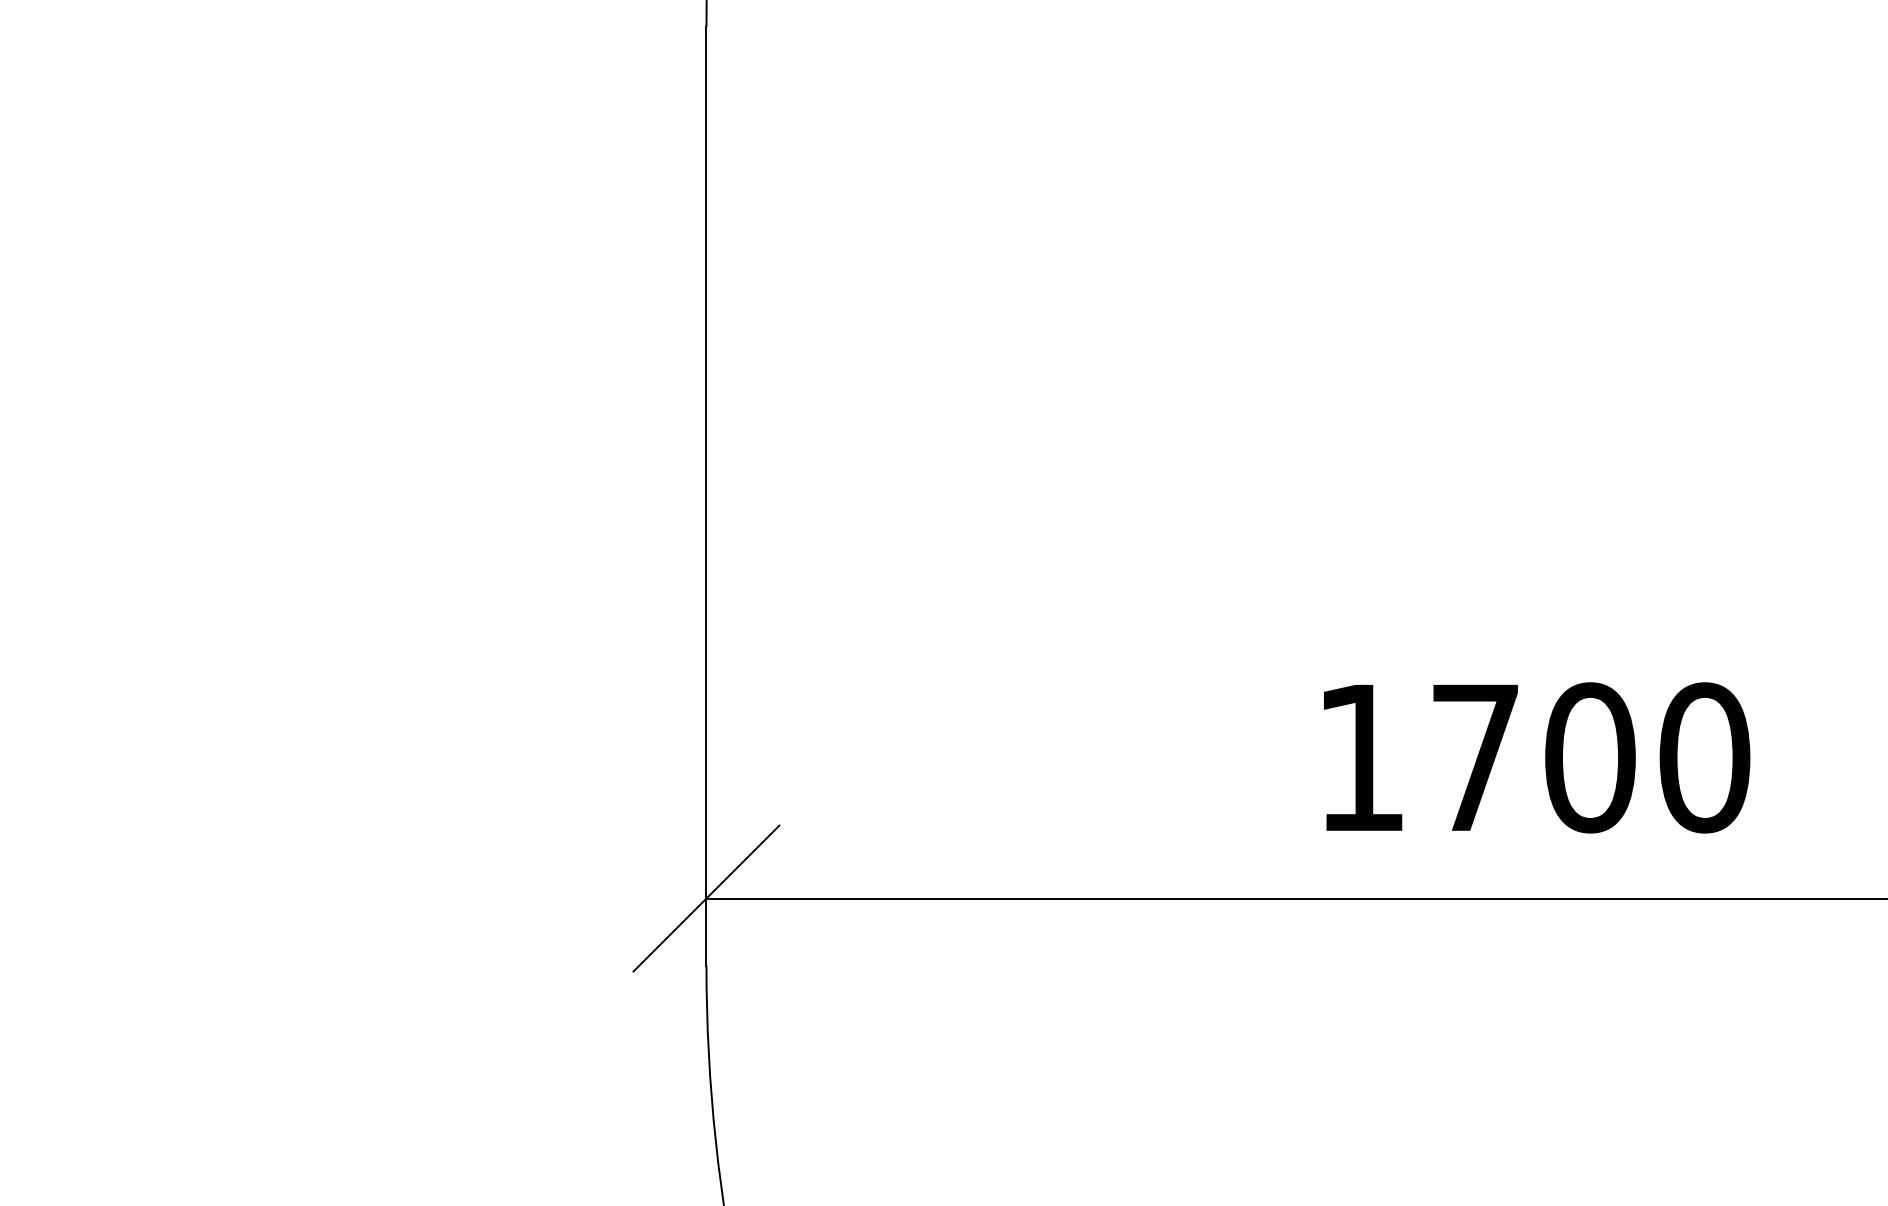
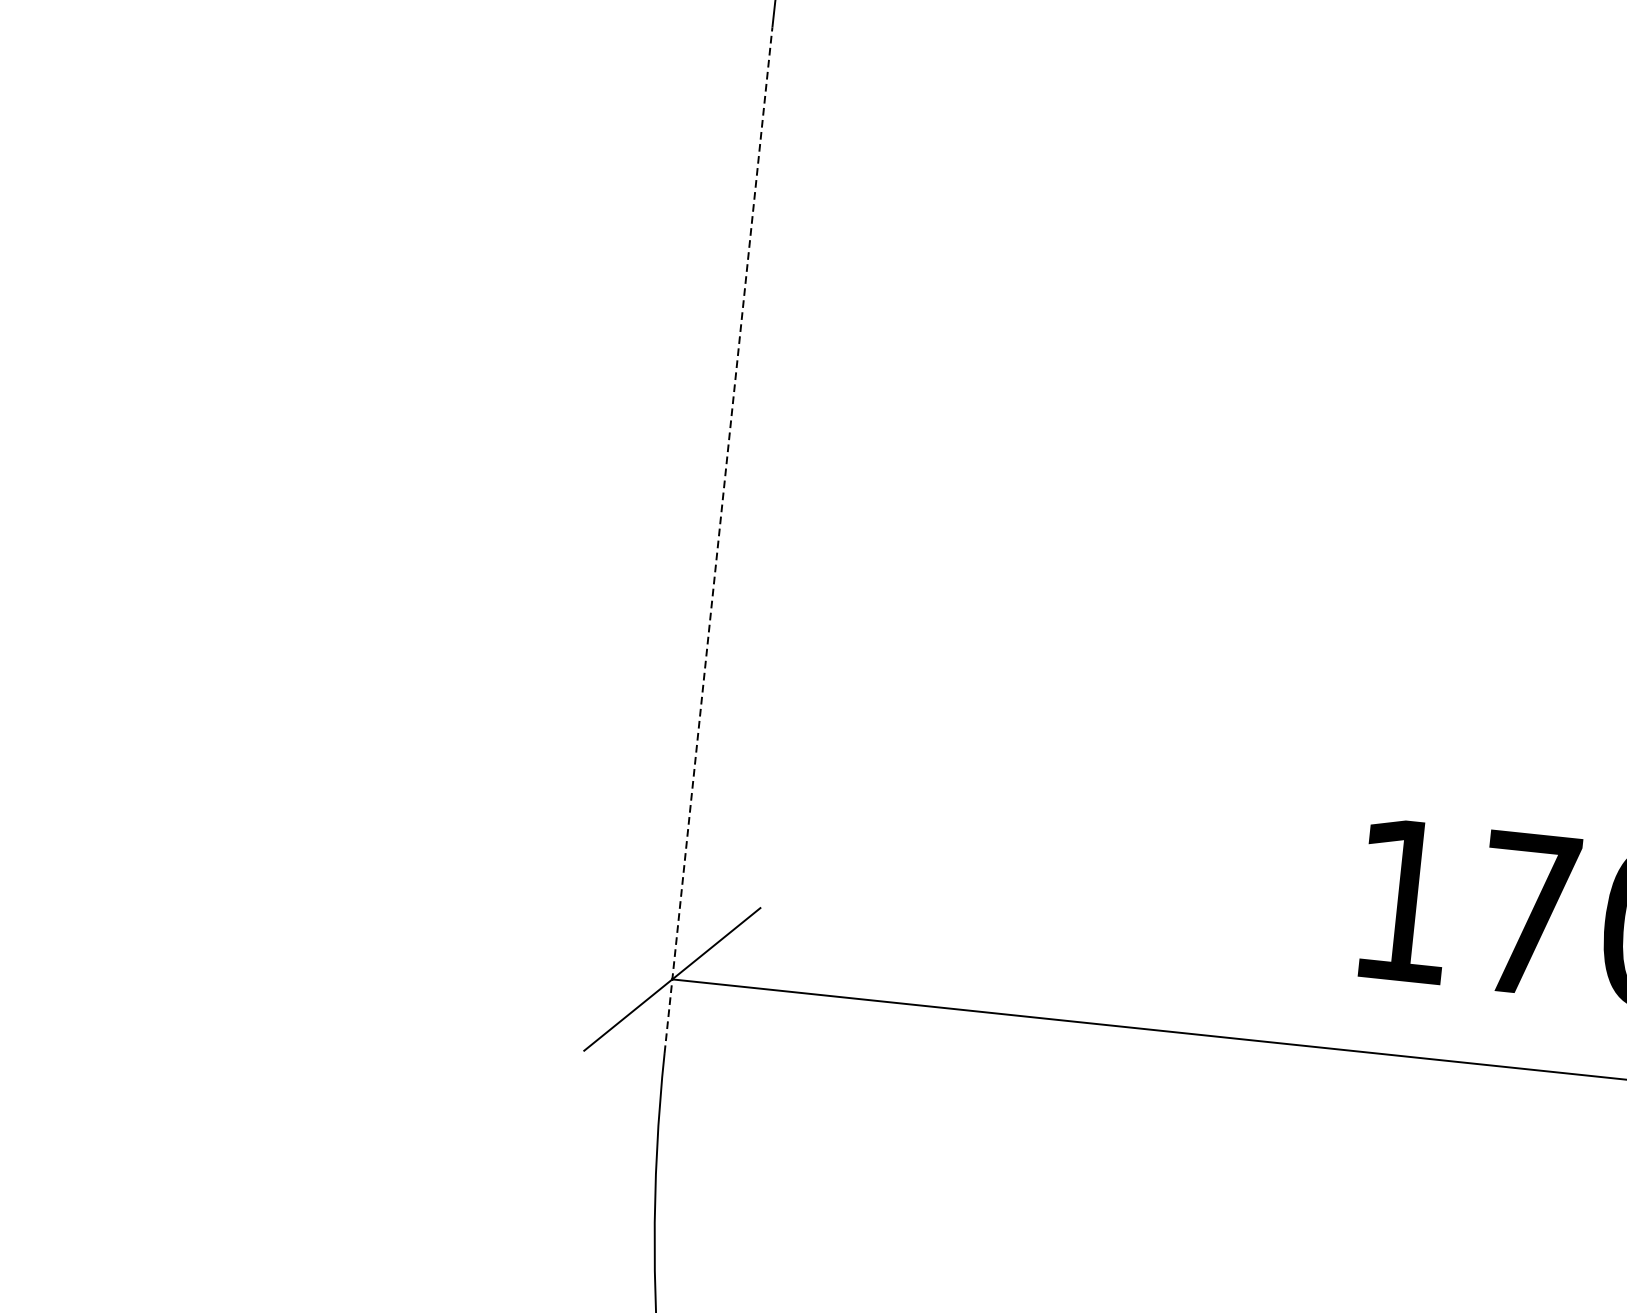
line: (706, 496) -> (718, 540), solid -> dashed

